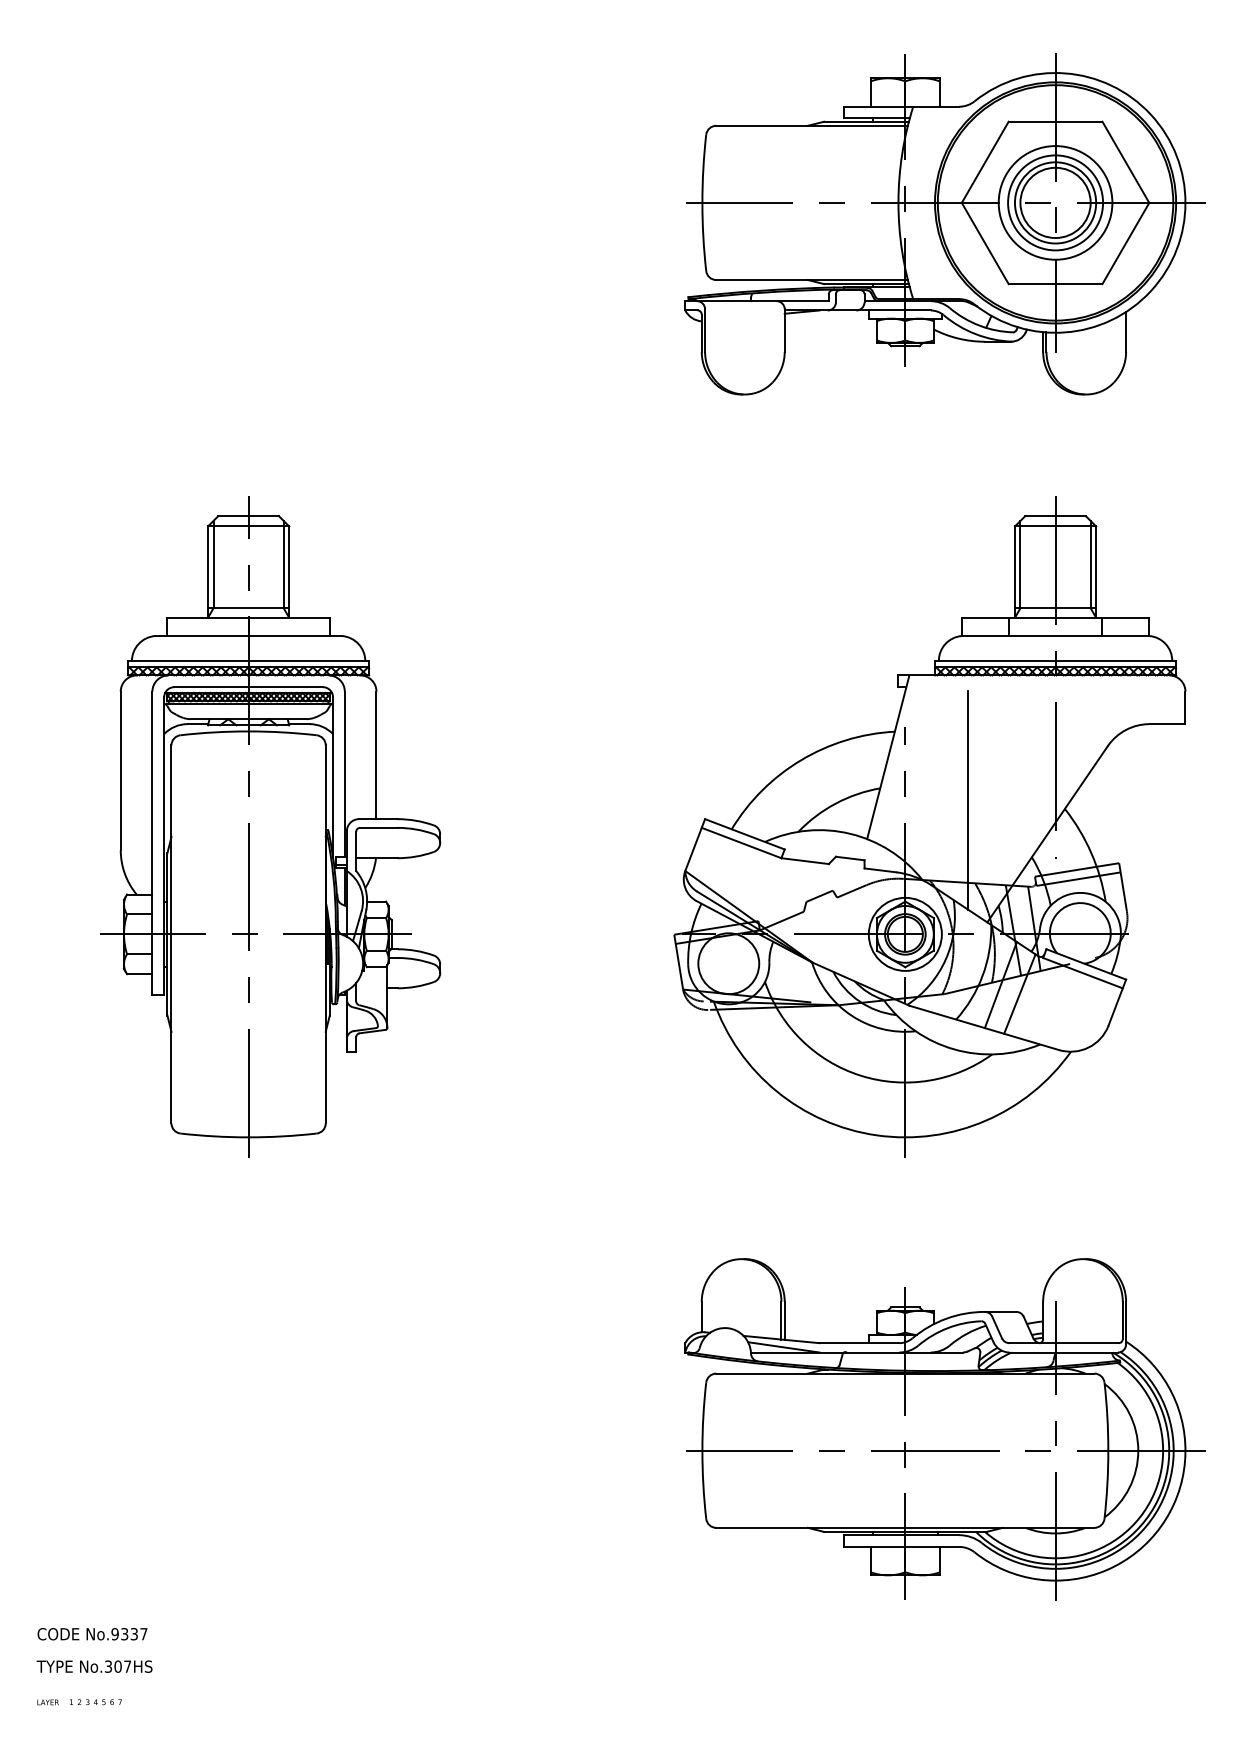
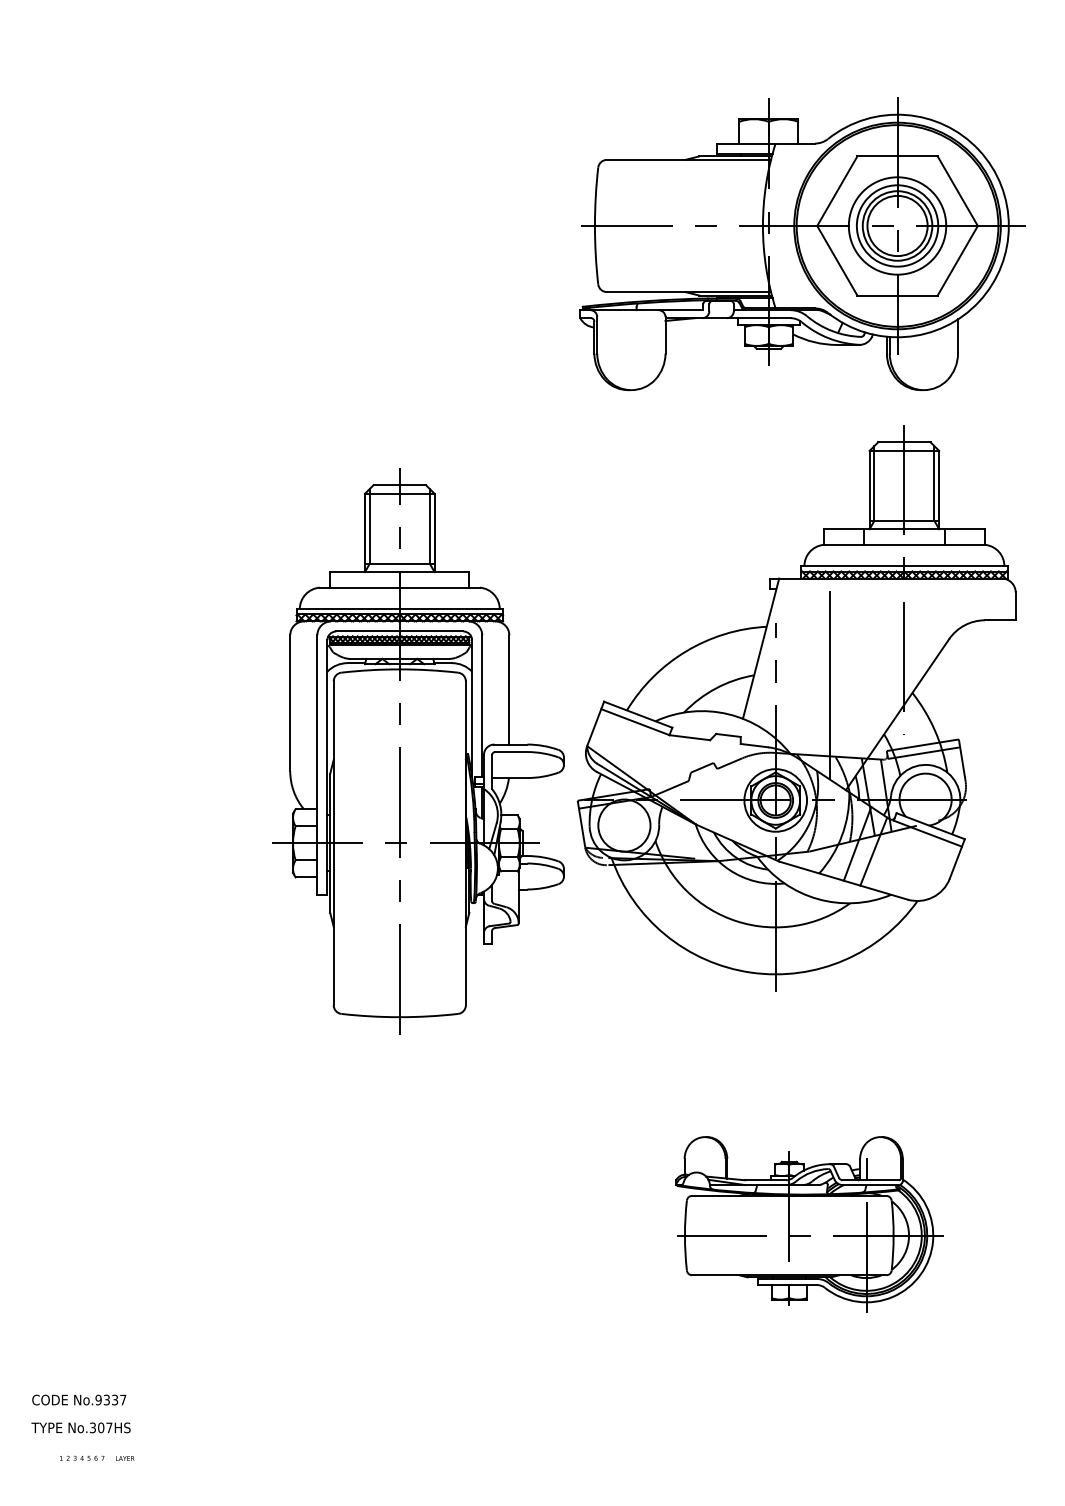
part: (944, 224) -> (802, 244), moved
part: (270, 826) -> (418, 750), moved
part: (944, 1429) -> (809, 1224), size x0.6
text: (47, 1702) -> (124, 1458), moved

